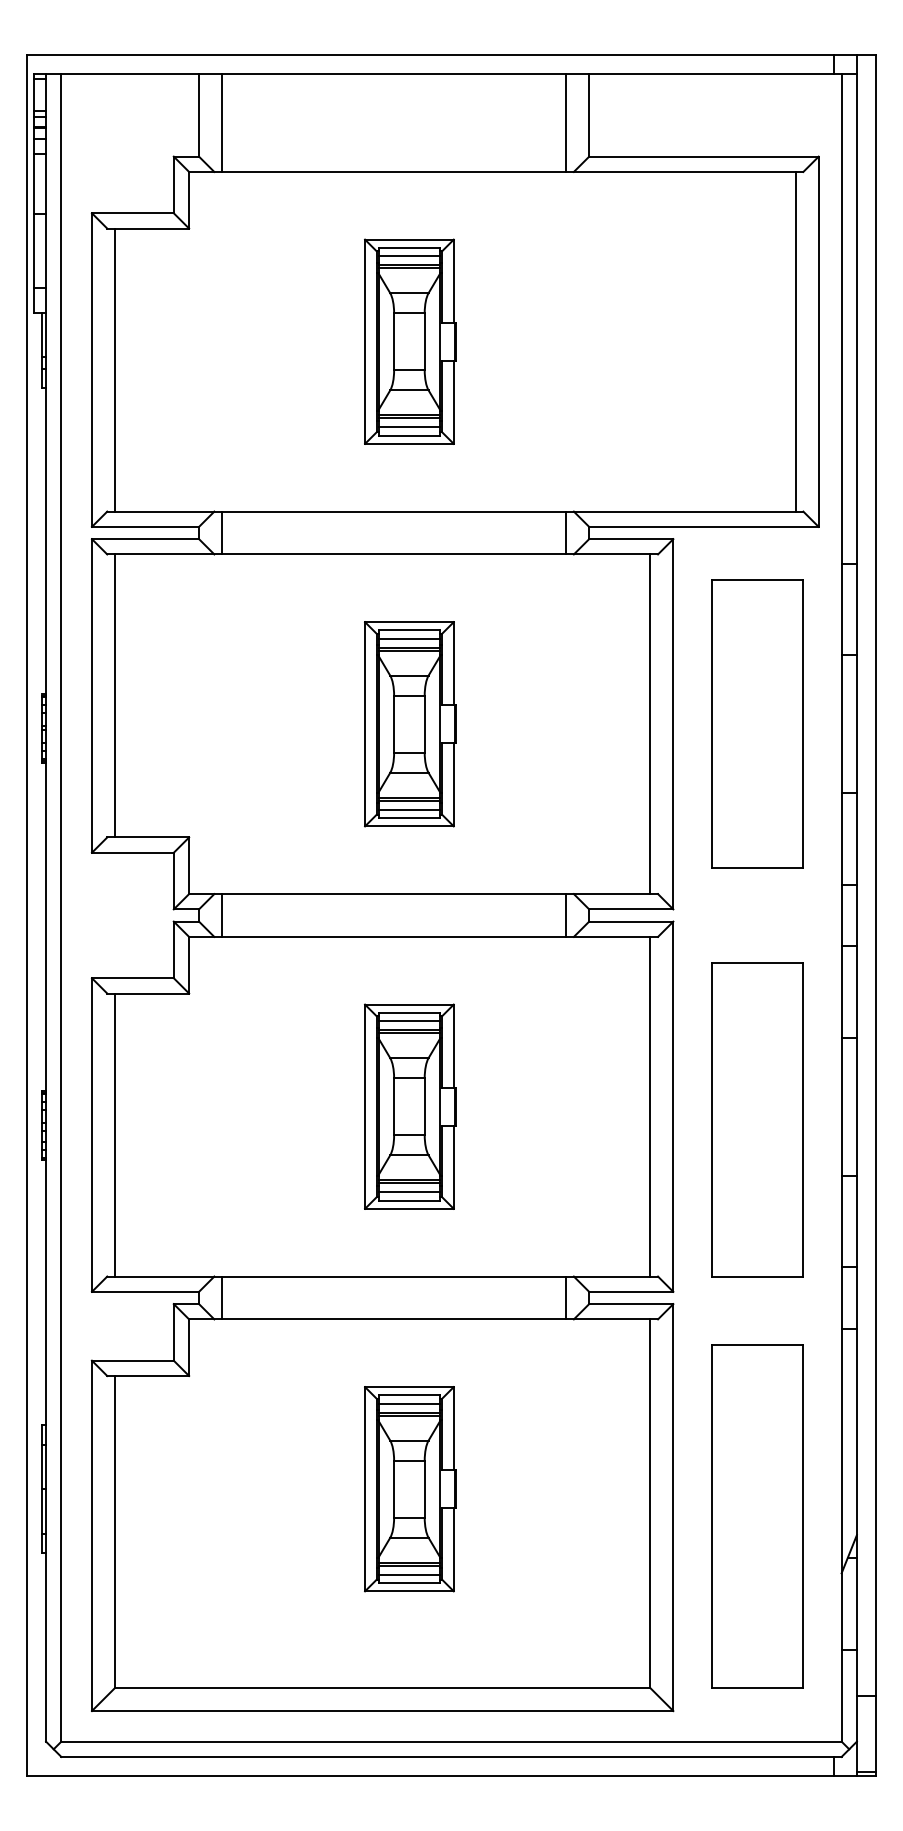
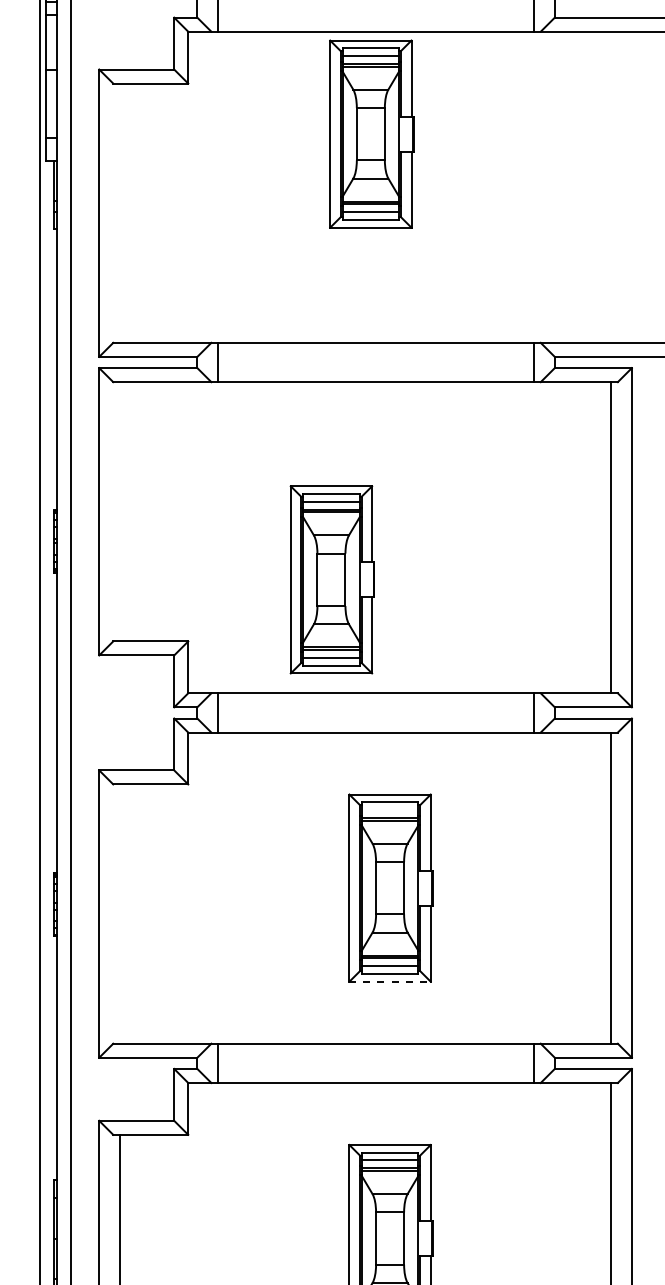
part: (410, 341) -> (371, 133), moved
line: (114, 369) -> (119, 212), removed
line: (114, 695) -> (119, 511), removed
part: (410, 724) -> (332, 580), moved
line: (409, 1021) -> (390, 810), removed
line: (114, 1134) -> (119, 913), removed
line: (409, 1208) -> (390, 981), solid -> dashed

